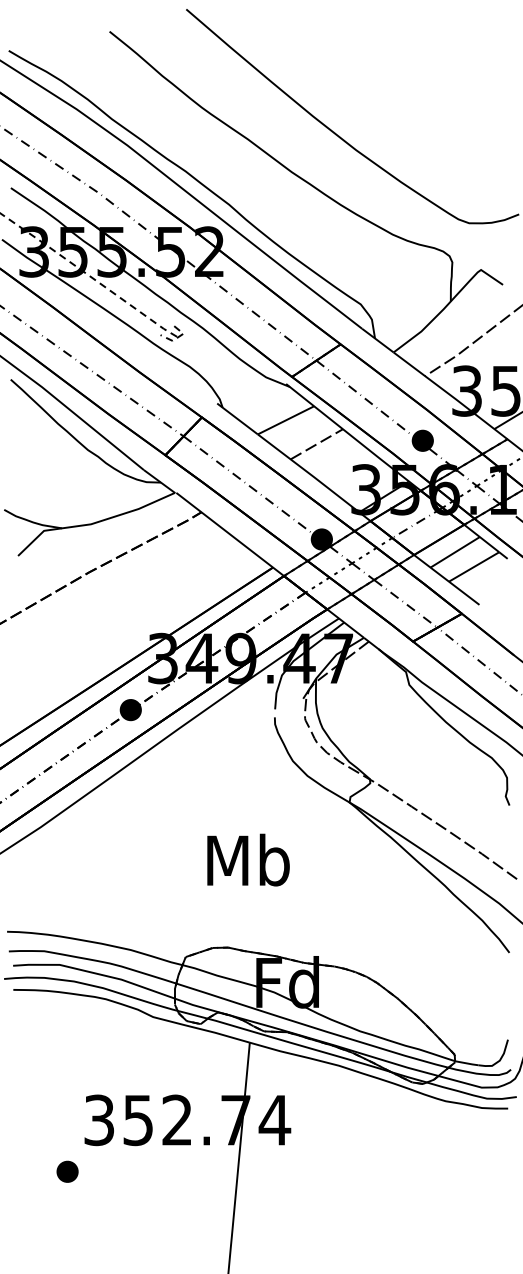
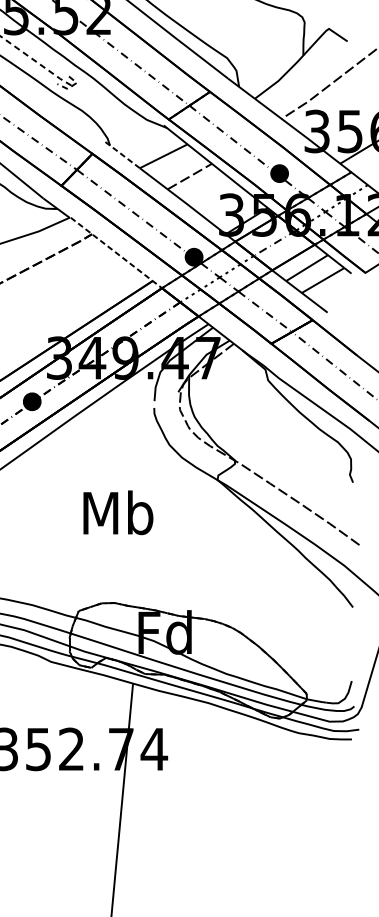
line: (237, 418) -> (122, 154), solid -> dashed
line: (230, 534) -> (116, 253), solid -> dashed
text: (248, 859) -> (118, 512), moved

